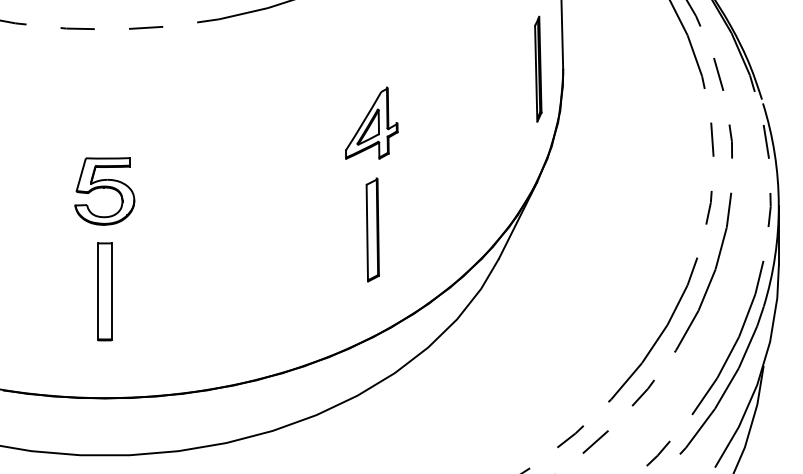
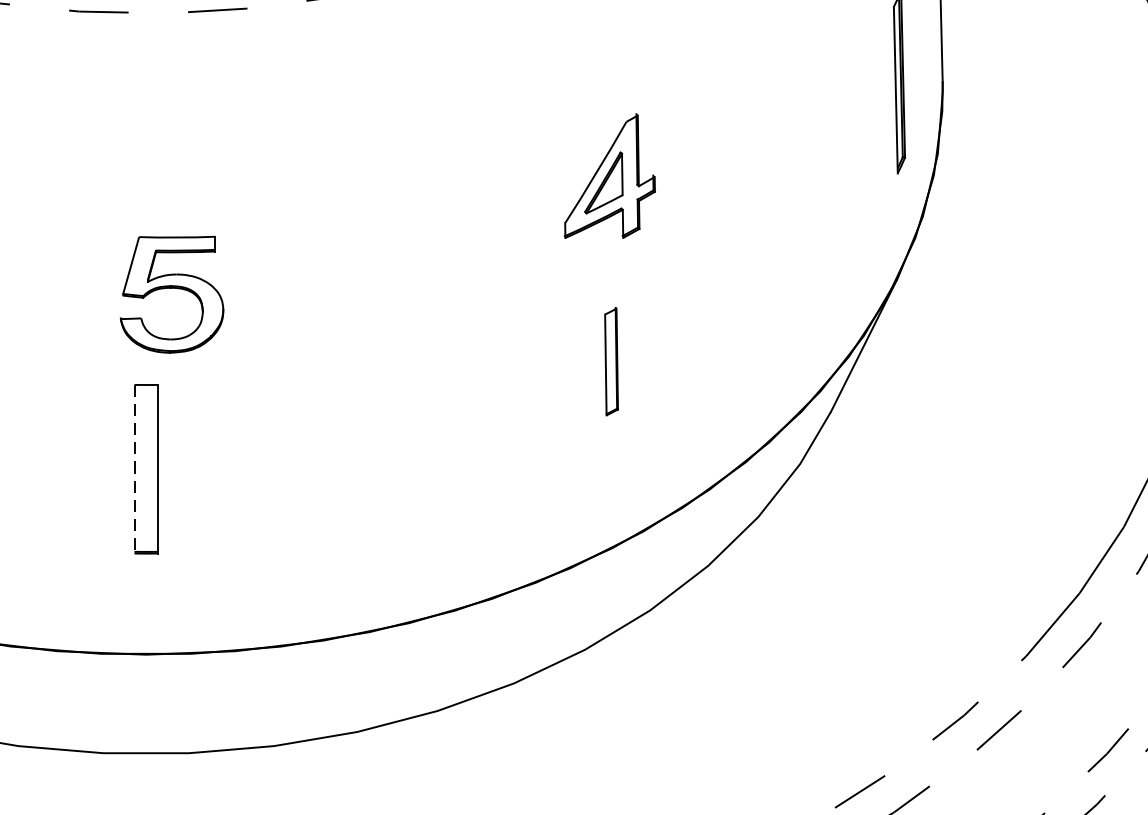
part: (104, 191) -> (171, 294), moved
part: (372, 229) -> (611, 360), size x0.6
line: (98, 292) -> (135, 470), solid -> dashed

